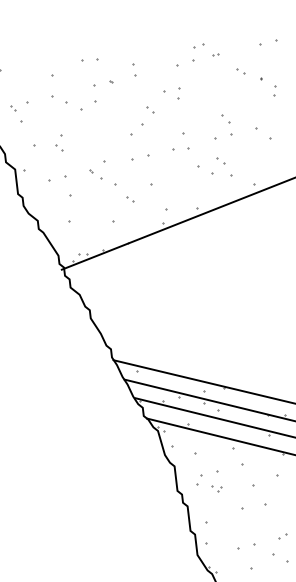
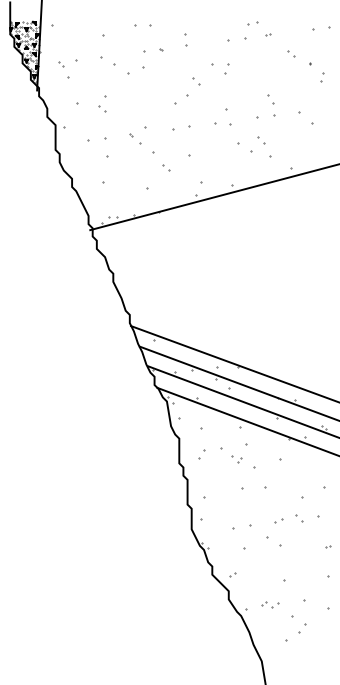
part: (216, 488) -> (236, 459), moved

